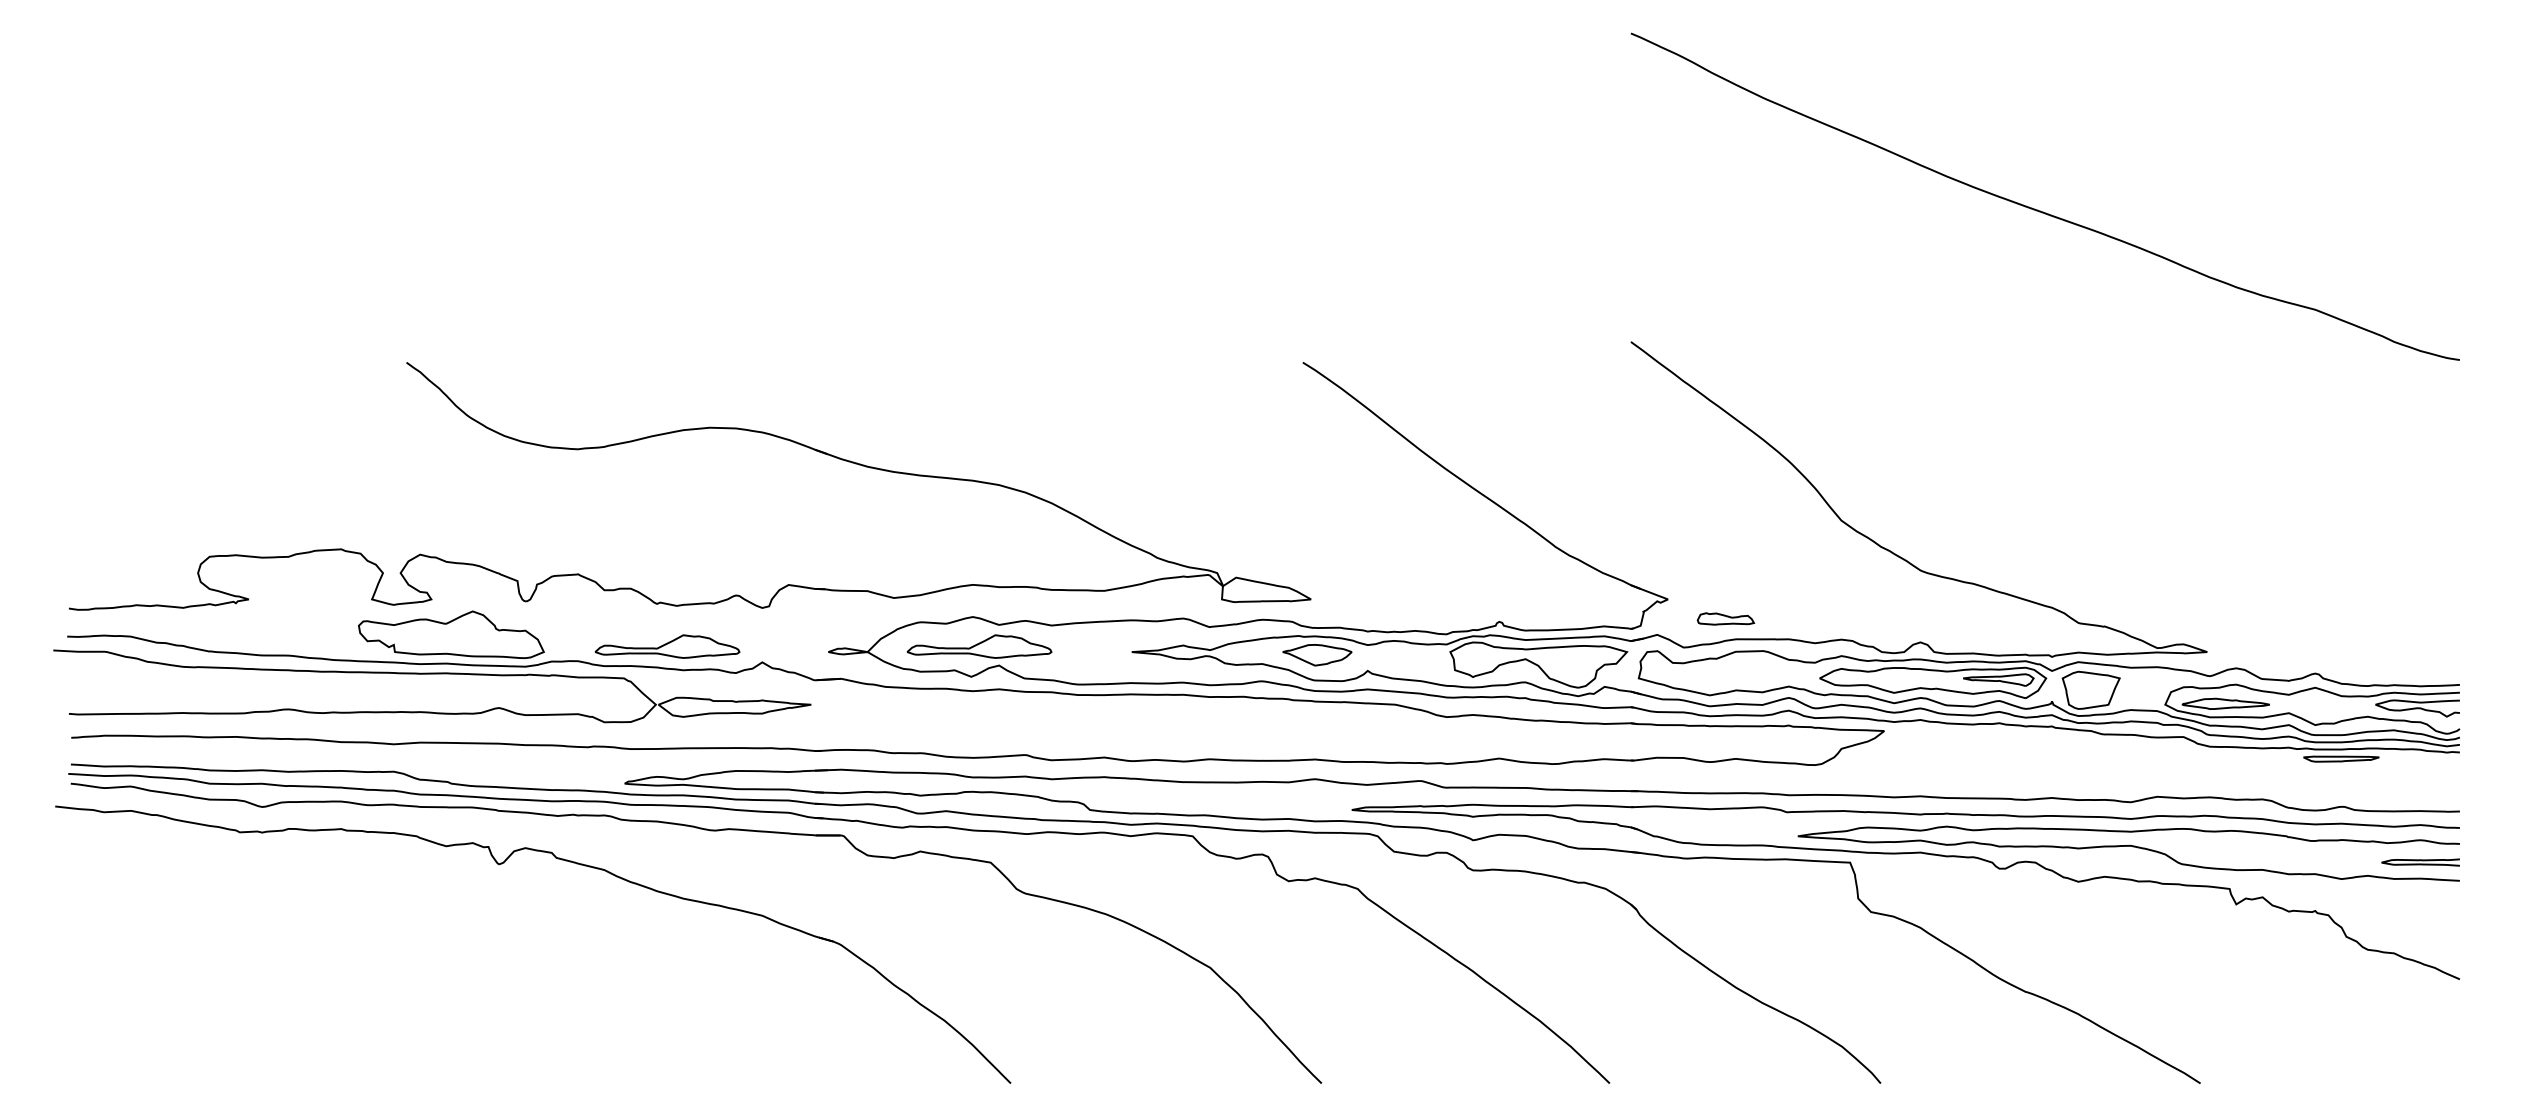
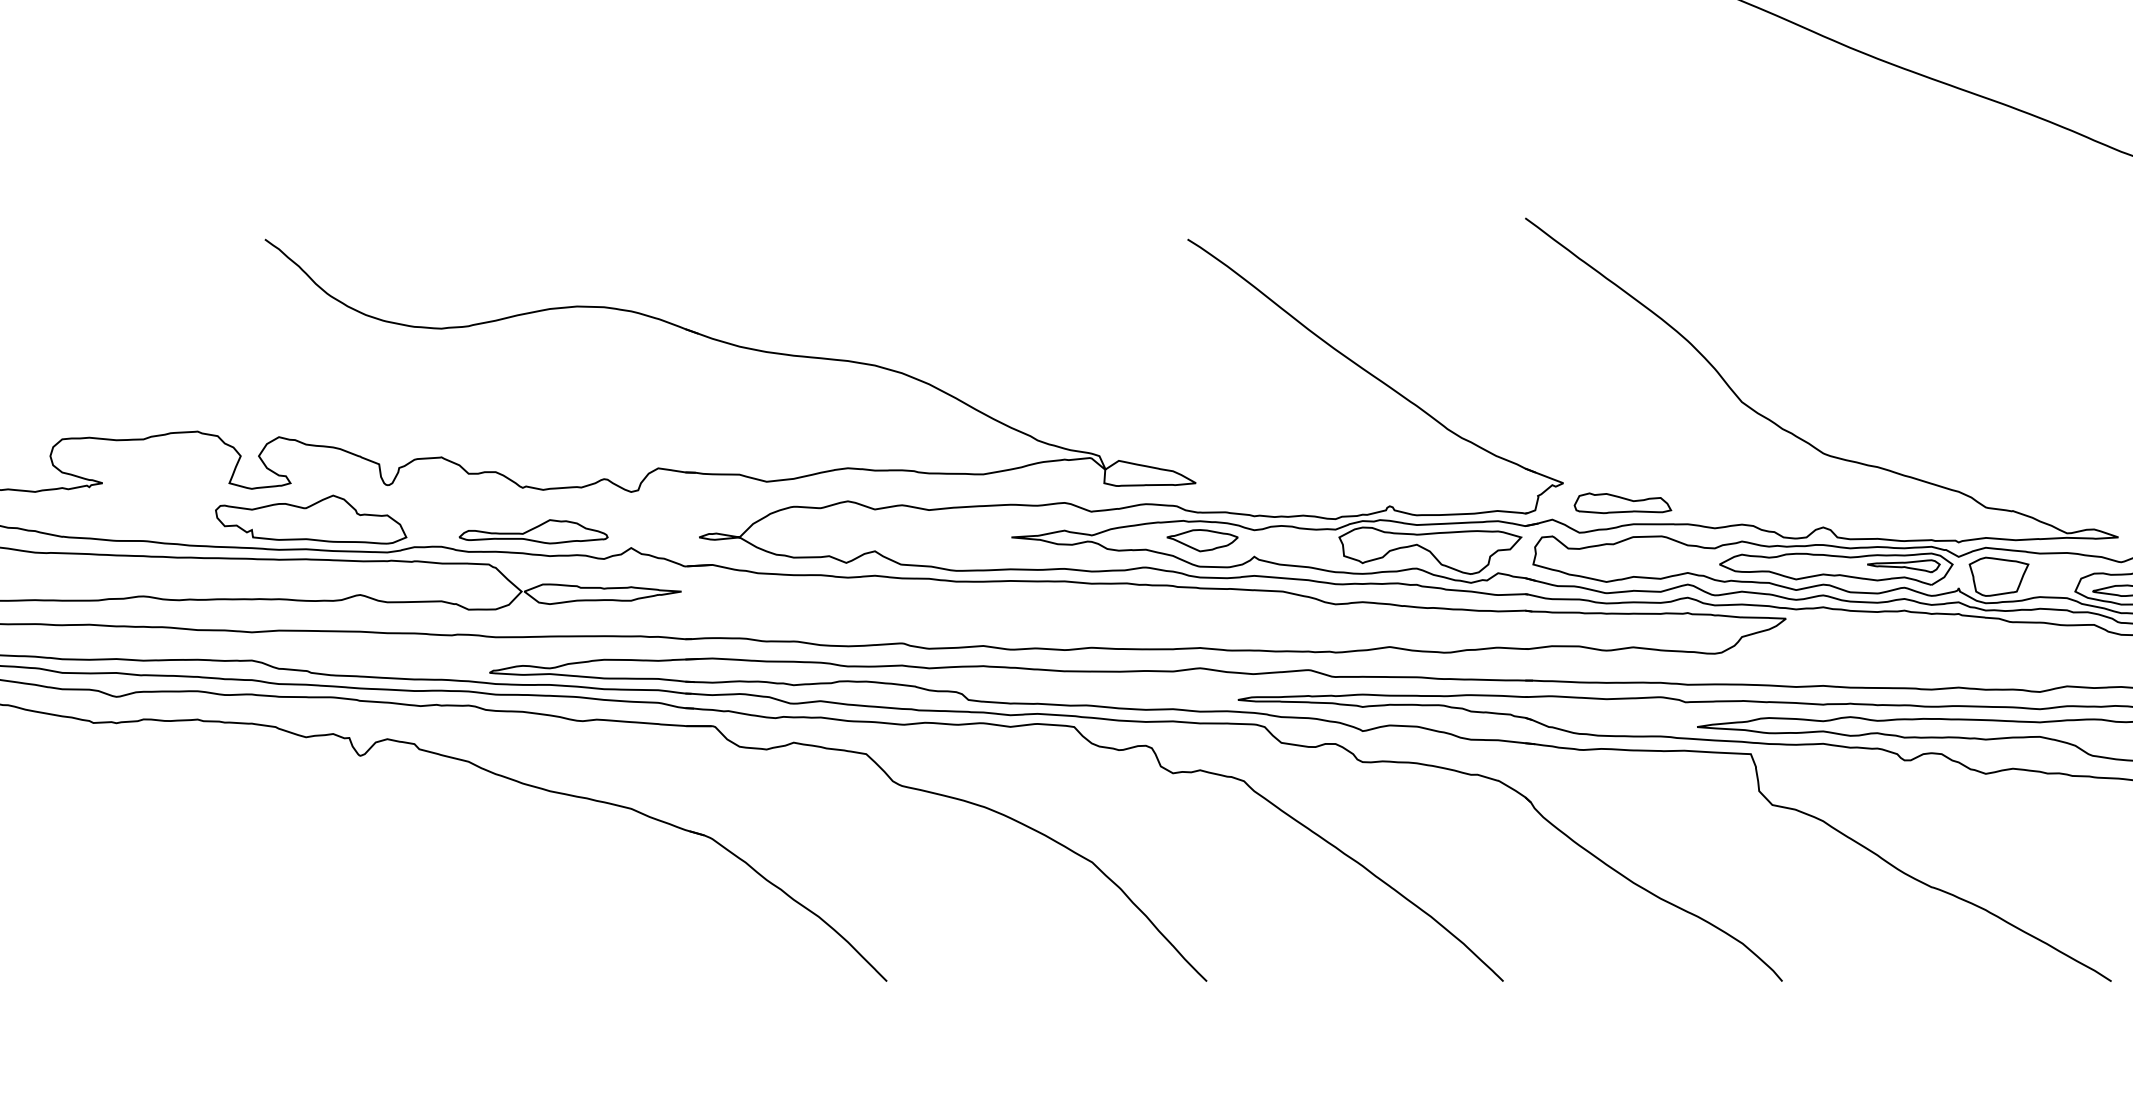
part: (1725, 618) -> (1622, 502), size x1.67
part: (979, 646) -> (854, 531), removed

